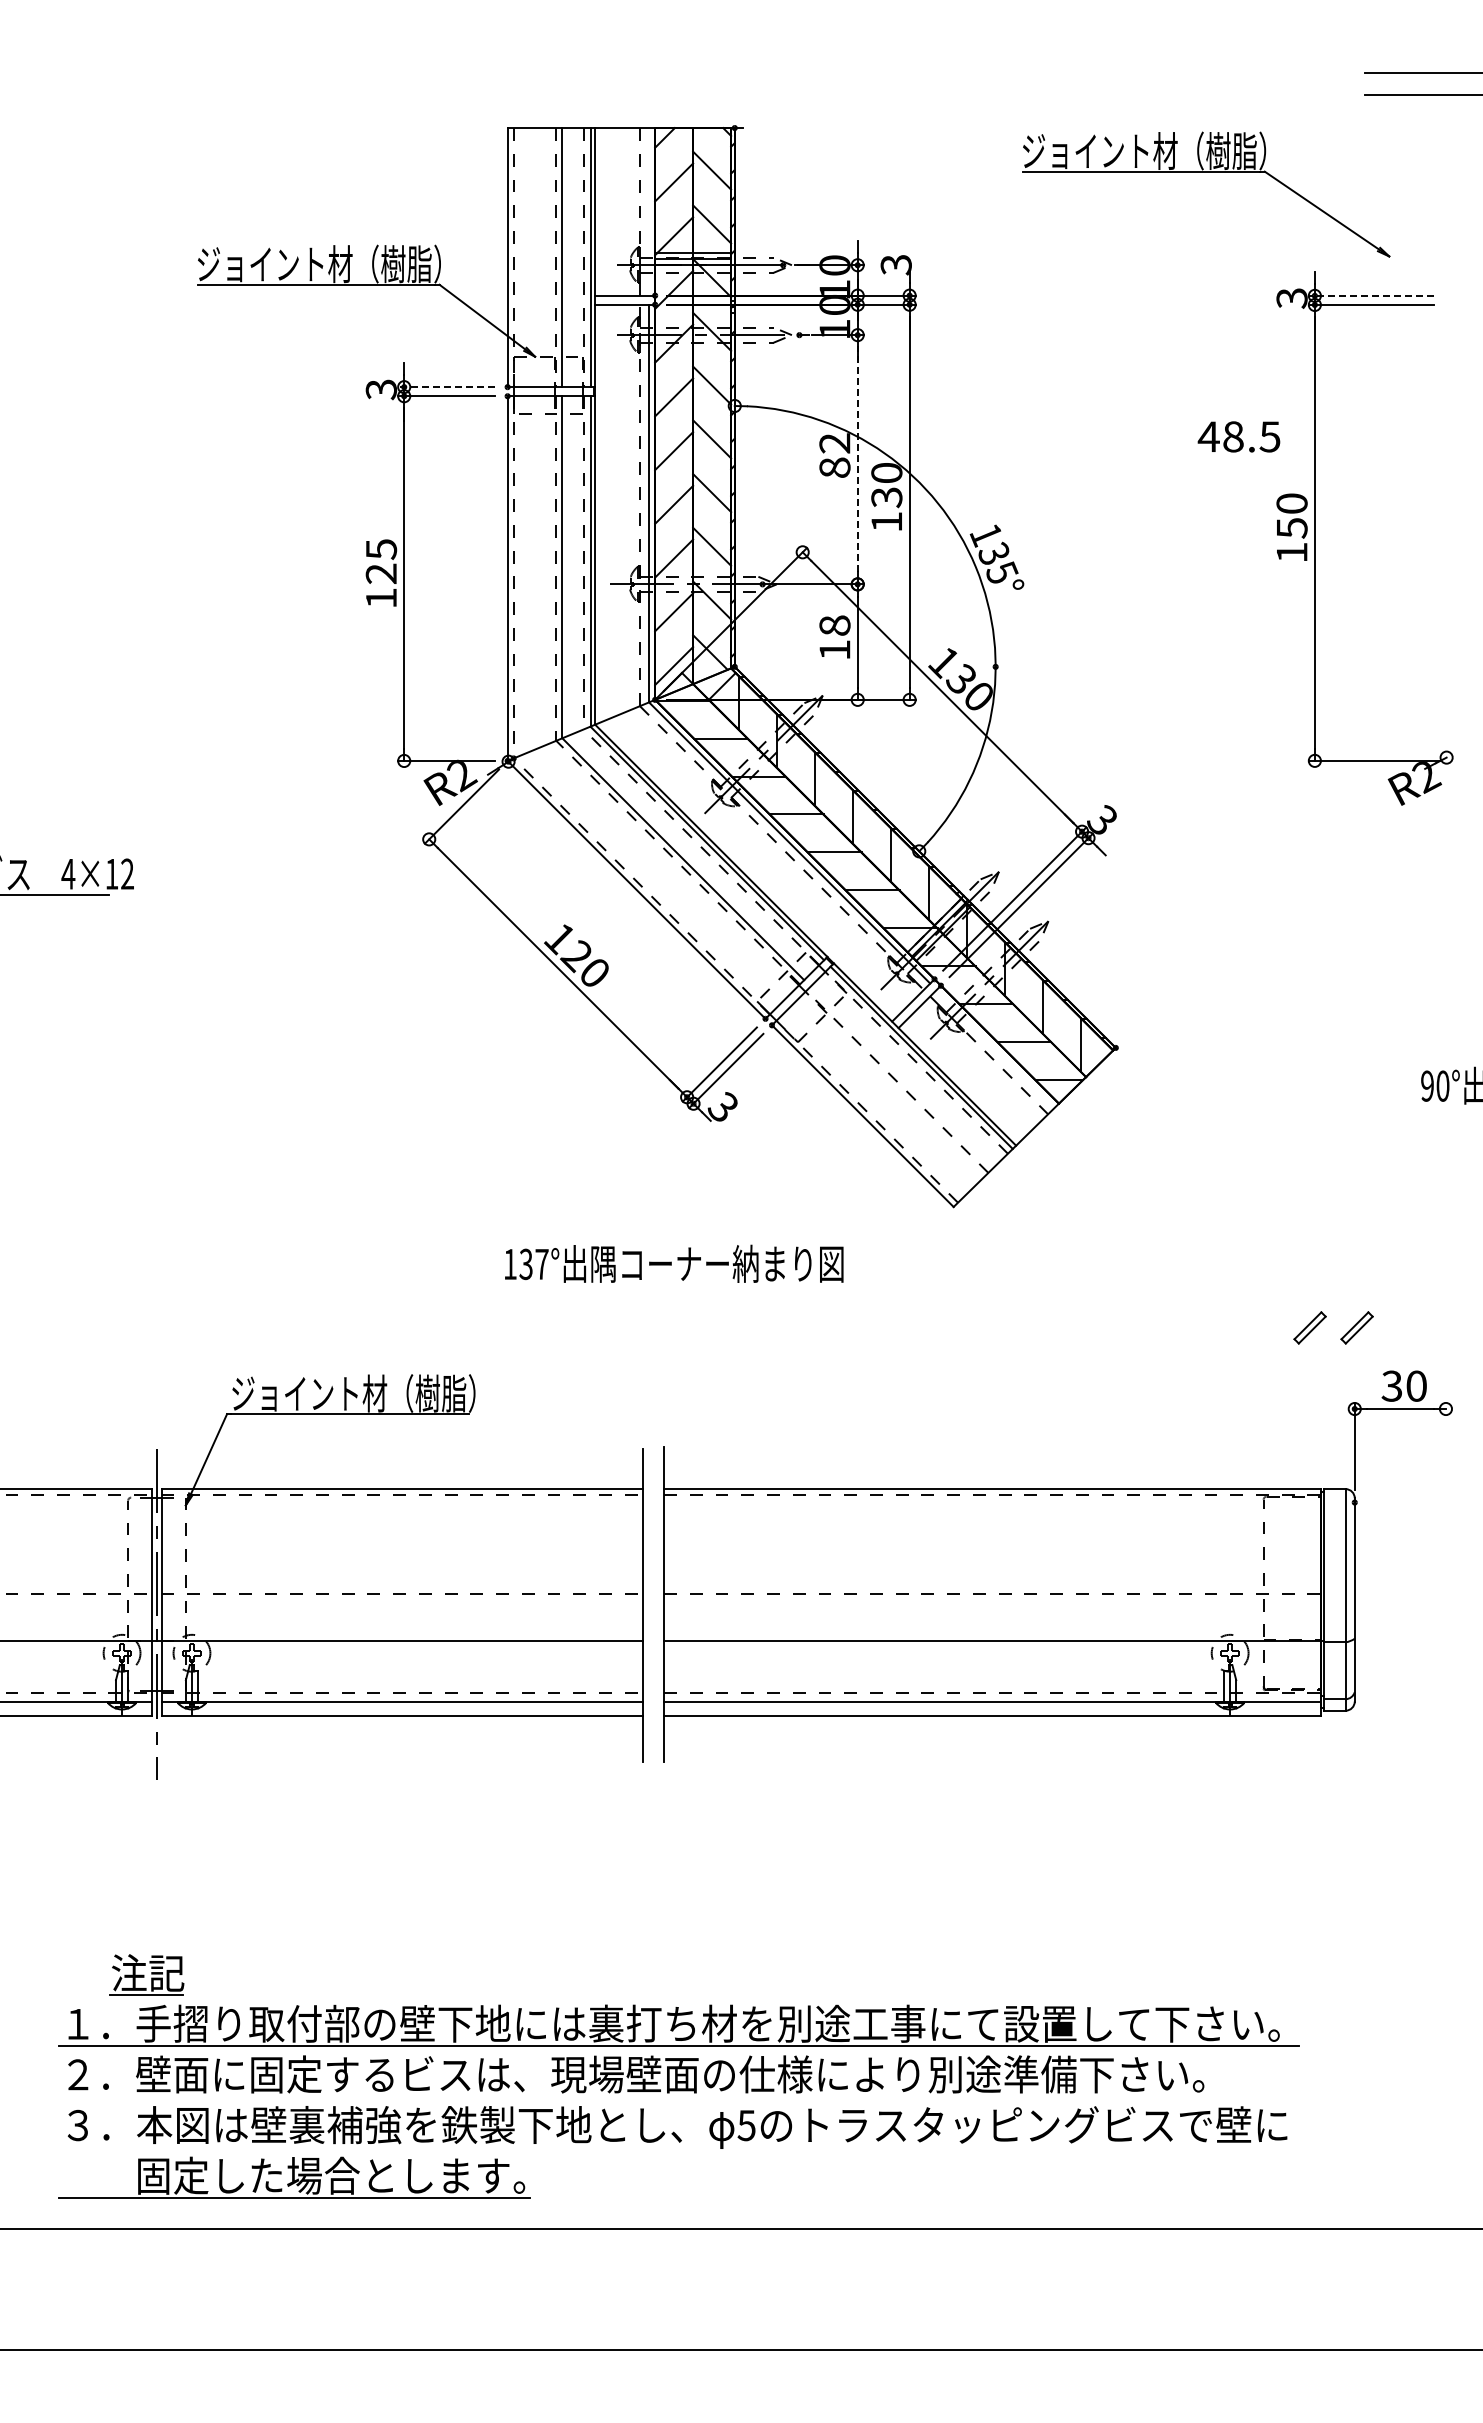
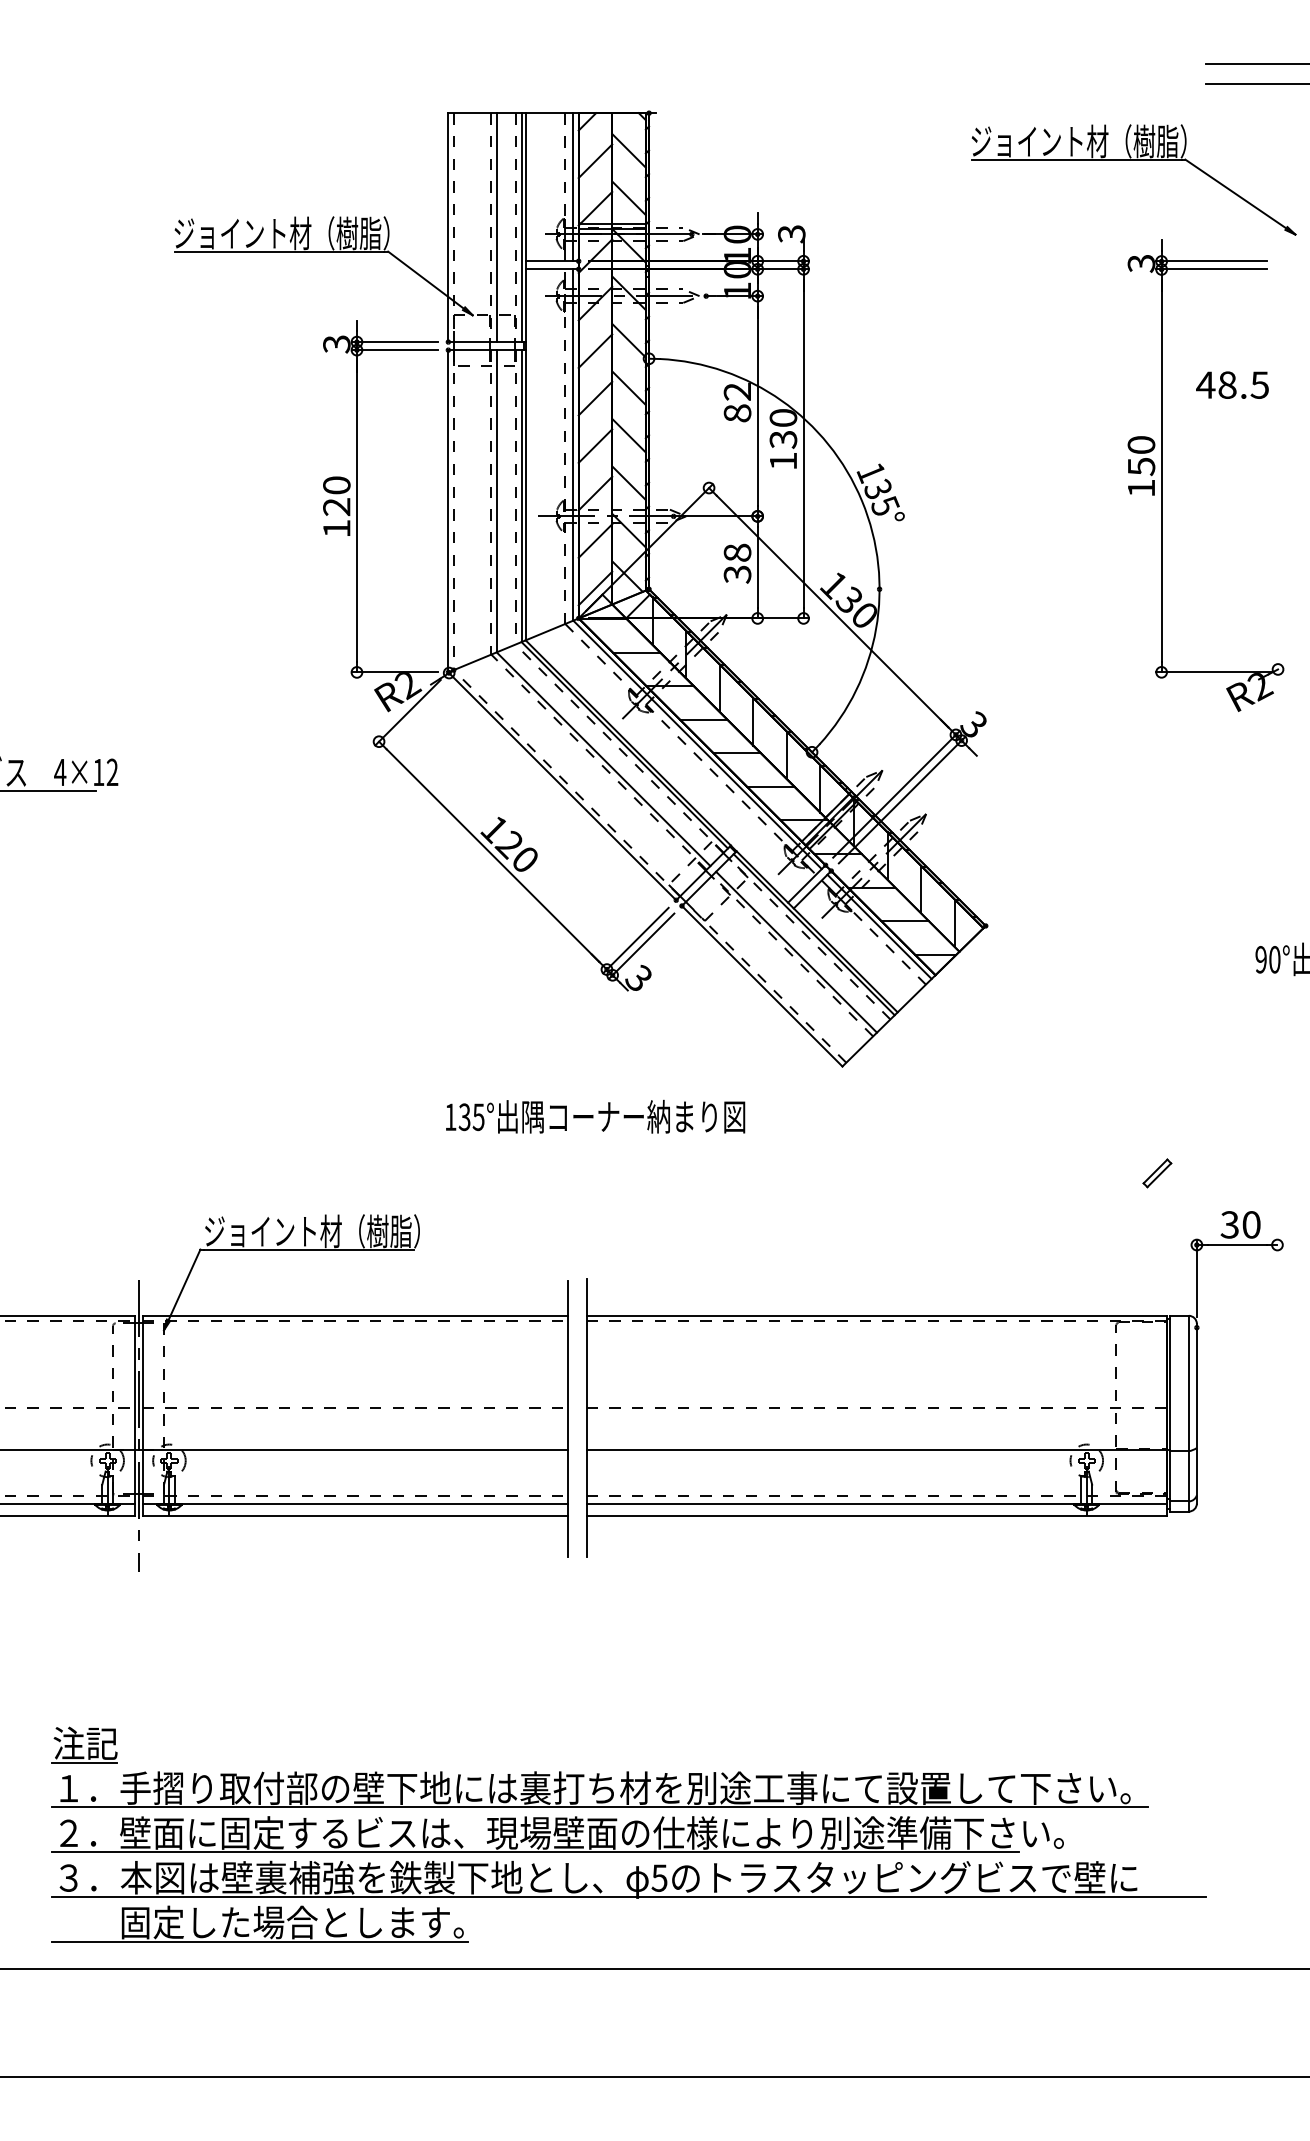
part: (1206, 172) -> (1133, 160), moved
line: (649, 211) -> (573, 186), added
line: (1371, 295) -> (1211, 261), dashed -> solid
line: (446, 387) -> (394, 342), dashed -> solid
text: (1238, 436) -> (1231, 384), moved
line: (857, 459) -> (757, 406), dashed -> solid
text: (381, 549) -> (336, 485), 125 -> 120
text: (834, 650) -> (737, 574), 18 -> 38
line: (995, 1048) -> (879, 926), added
line: (901, 1077) -> (796, 952), added
text: (541, 1264) -> (478, 1117), 137° -> 135°
part: (1356, 1327) -> (1198, 1172), removed
part: (146, 1974) -> (84, 1744), moved
line: (606, 2096) -> (535, 1852), added
line: (711, 2146) -> (628, 1896), added

